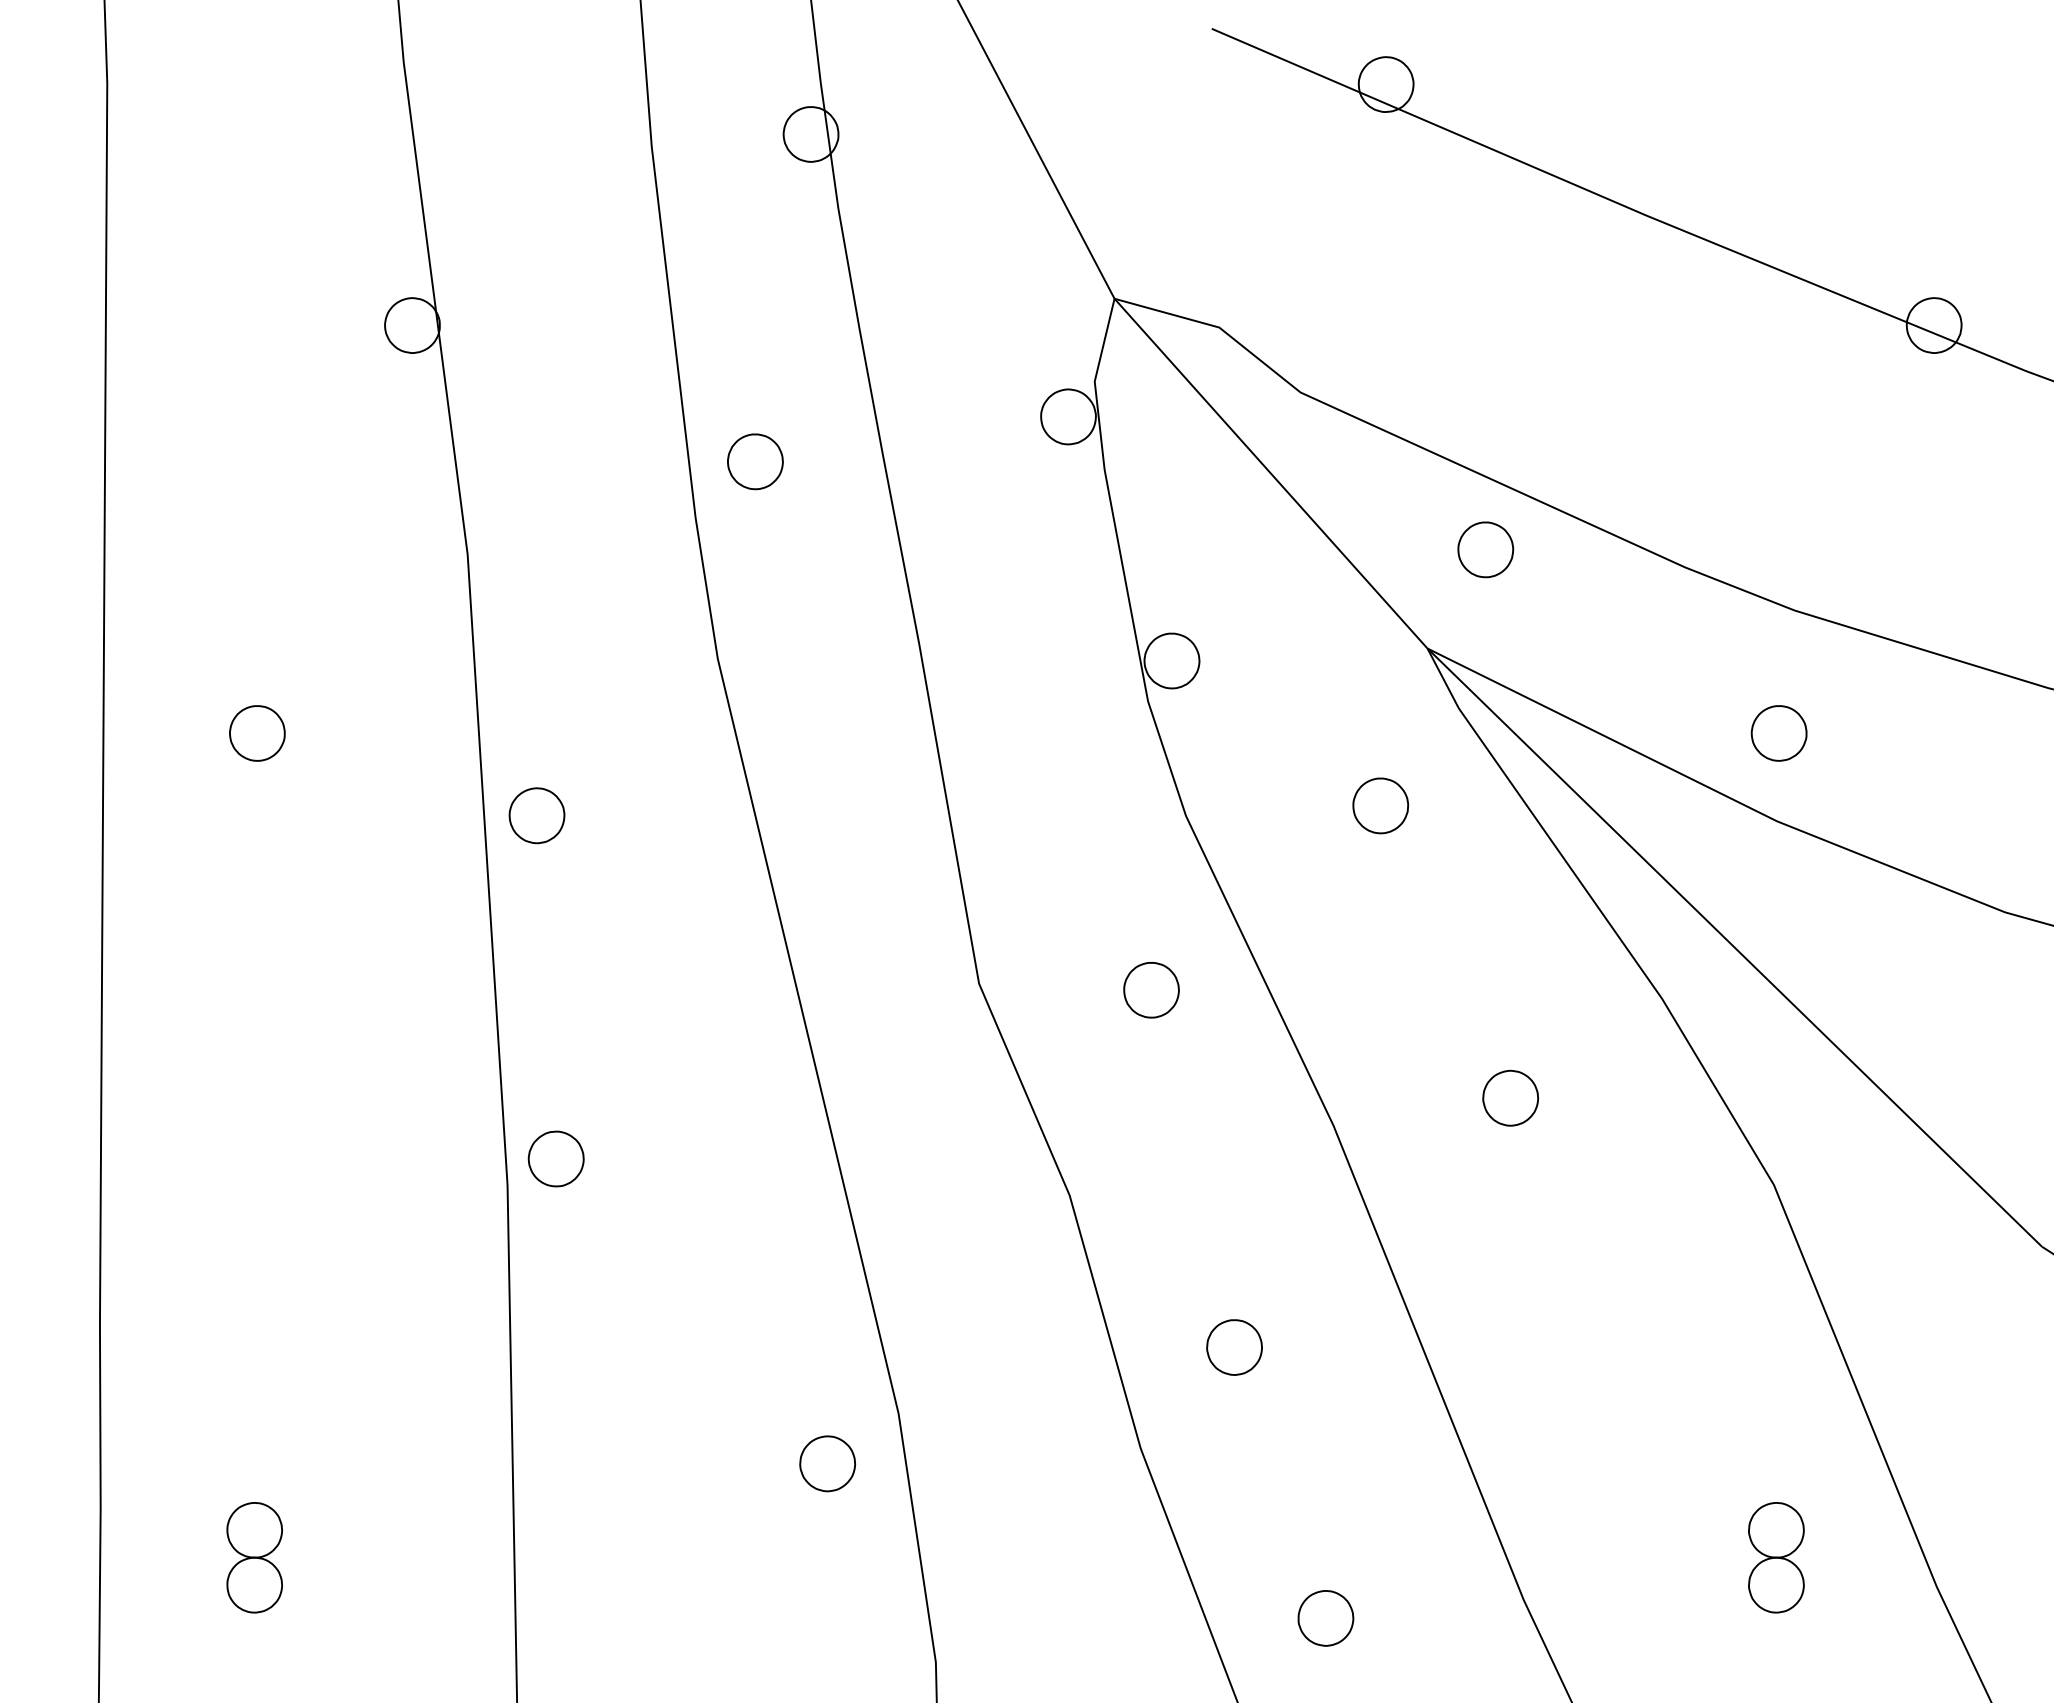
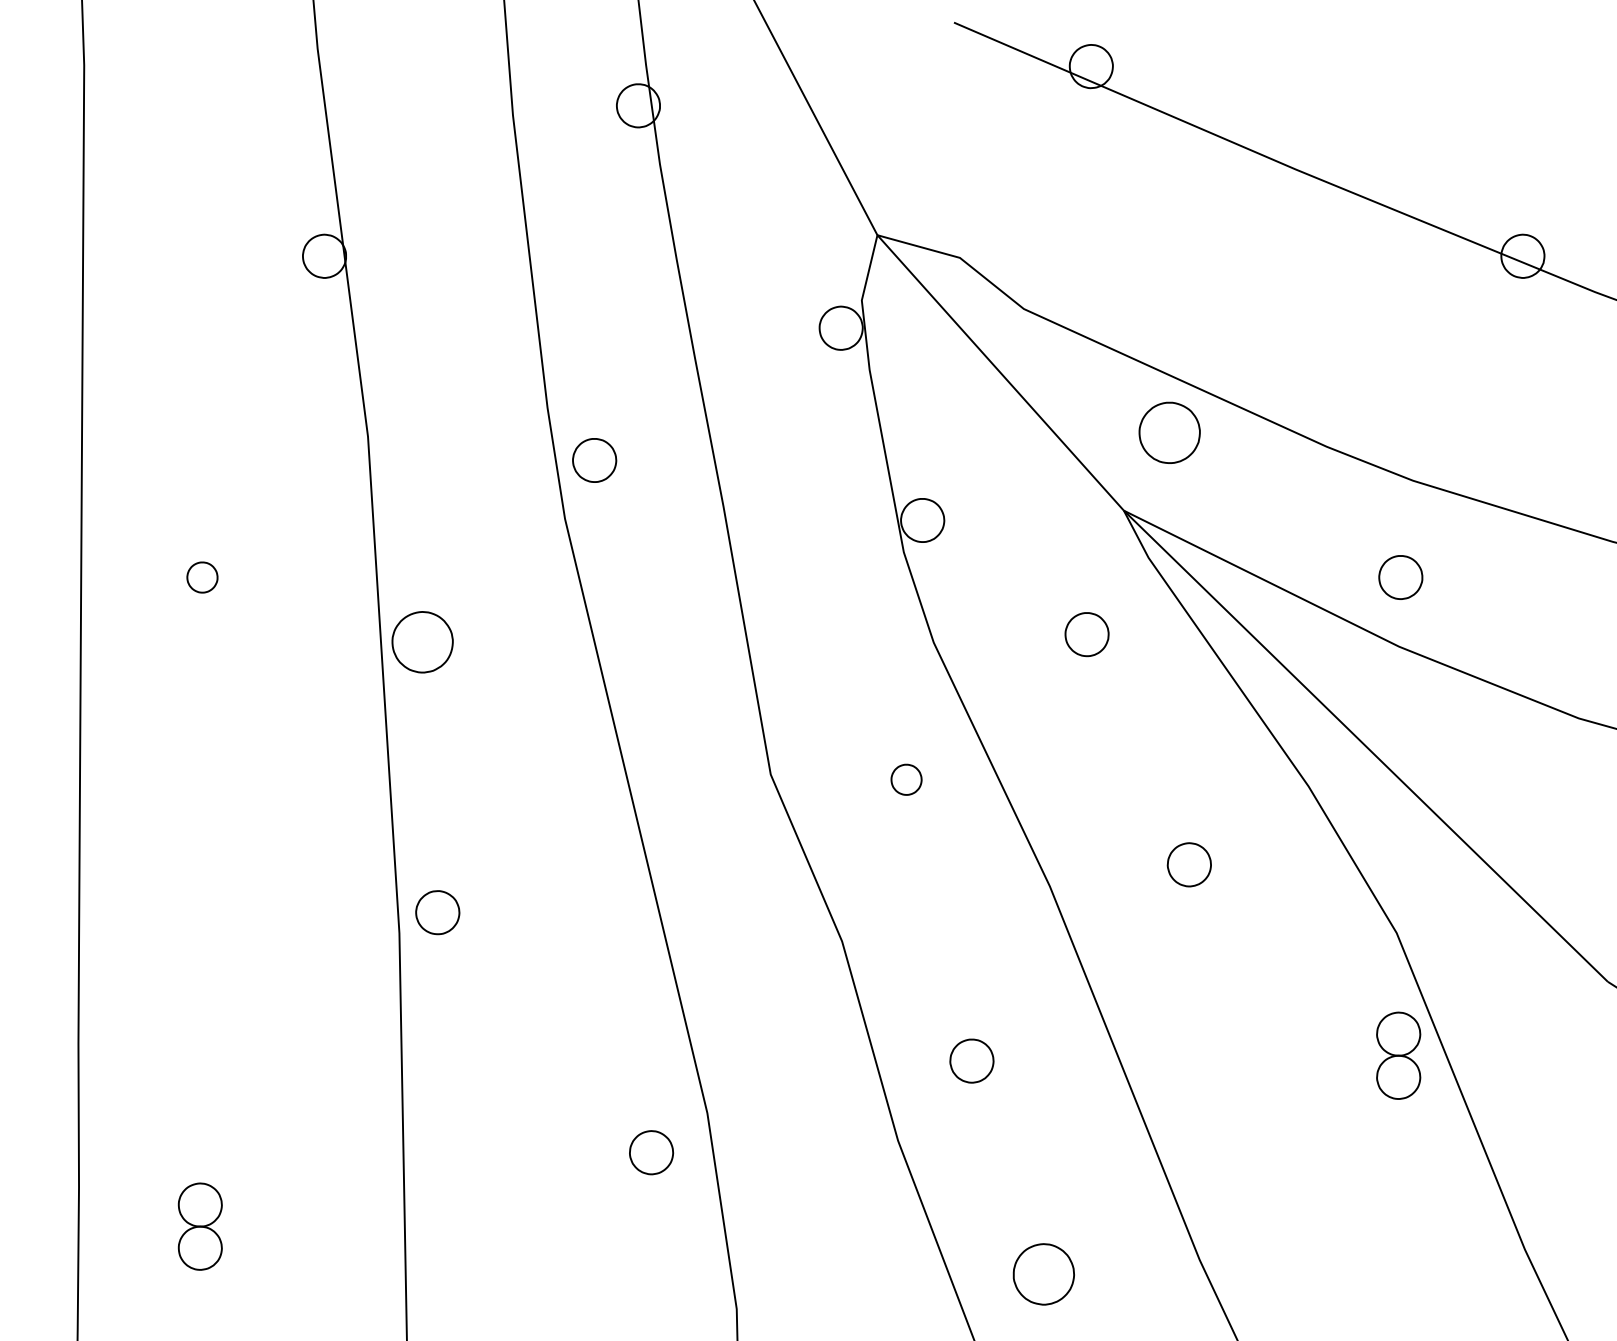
part: (755, 461) -> (594, 460), moved
part: (1485, 549) -> (1169, 432), size x1.4
part: (257, 733) -> (202, 577), size x0.7
part: (536, 815) -> (422, 642), size x1.4
part: (1151, 990) -> (906, 779), size x0.7
part: (1776, 1557) -> (1398, 1055), moved
part: (1325, 1618) -> (1043, 1274), size x1.4

